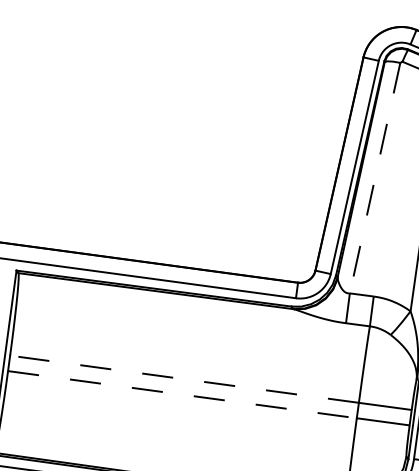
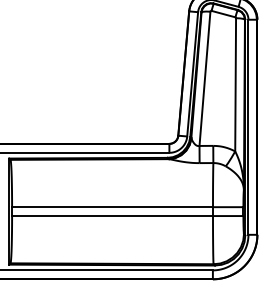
line: (374, 179) -> (204, 79), dashed -> solid
line: (184, 379) -> (112, 207), dashed -> solid
line: (183, 395) -> (113, 216), dashed -> solid

